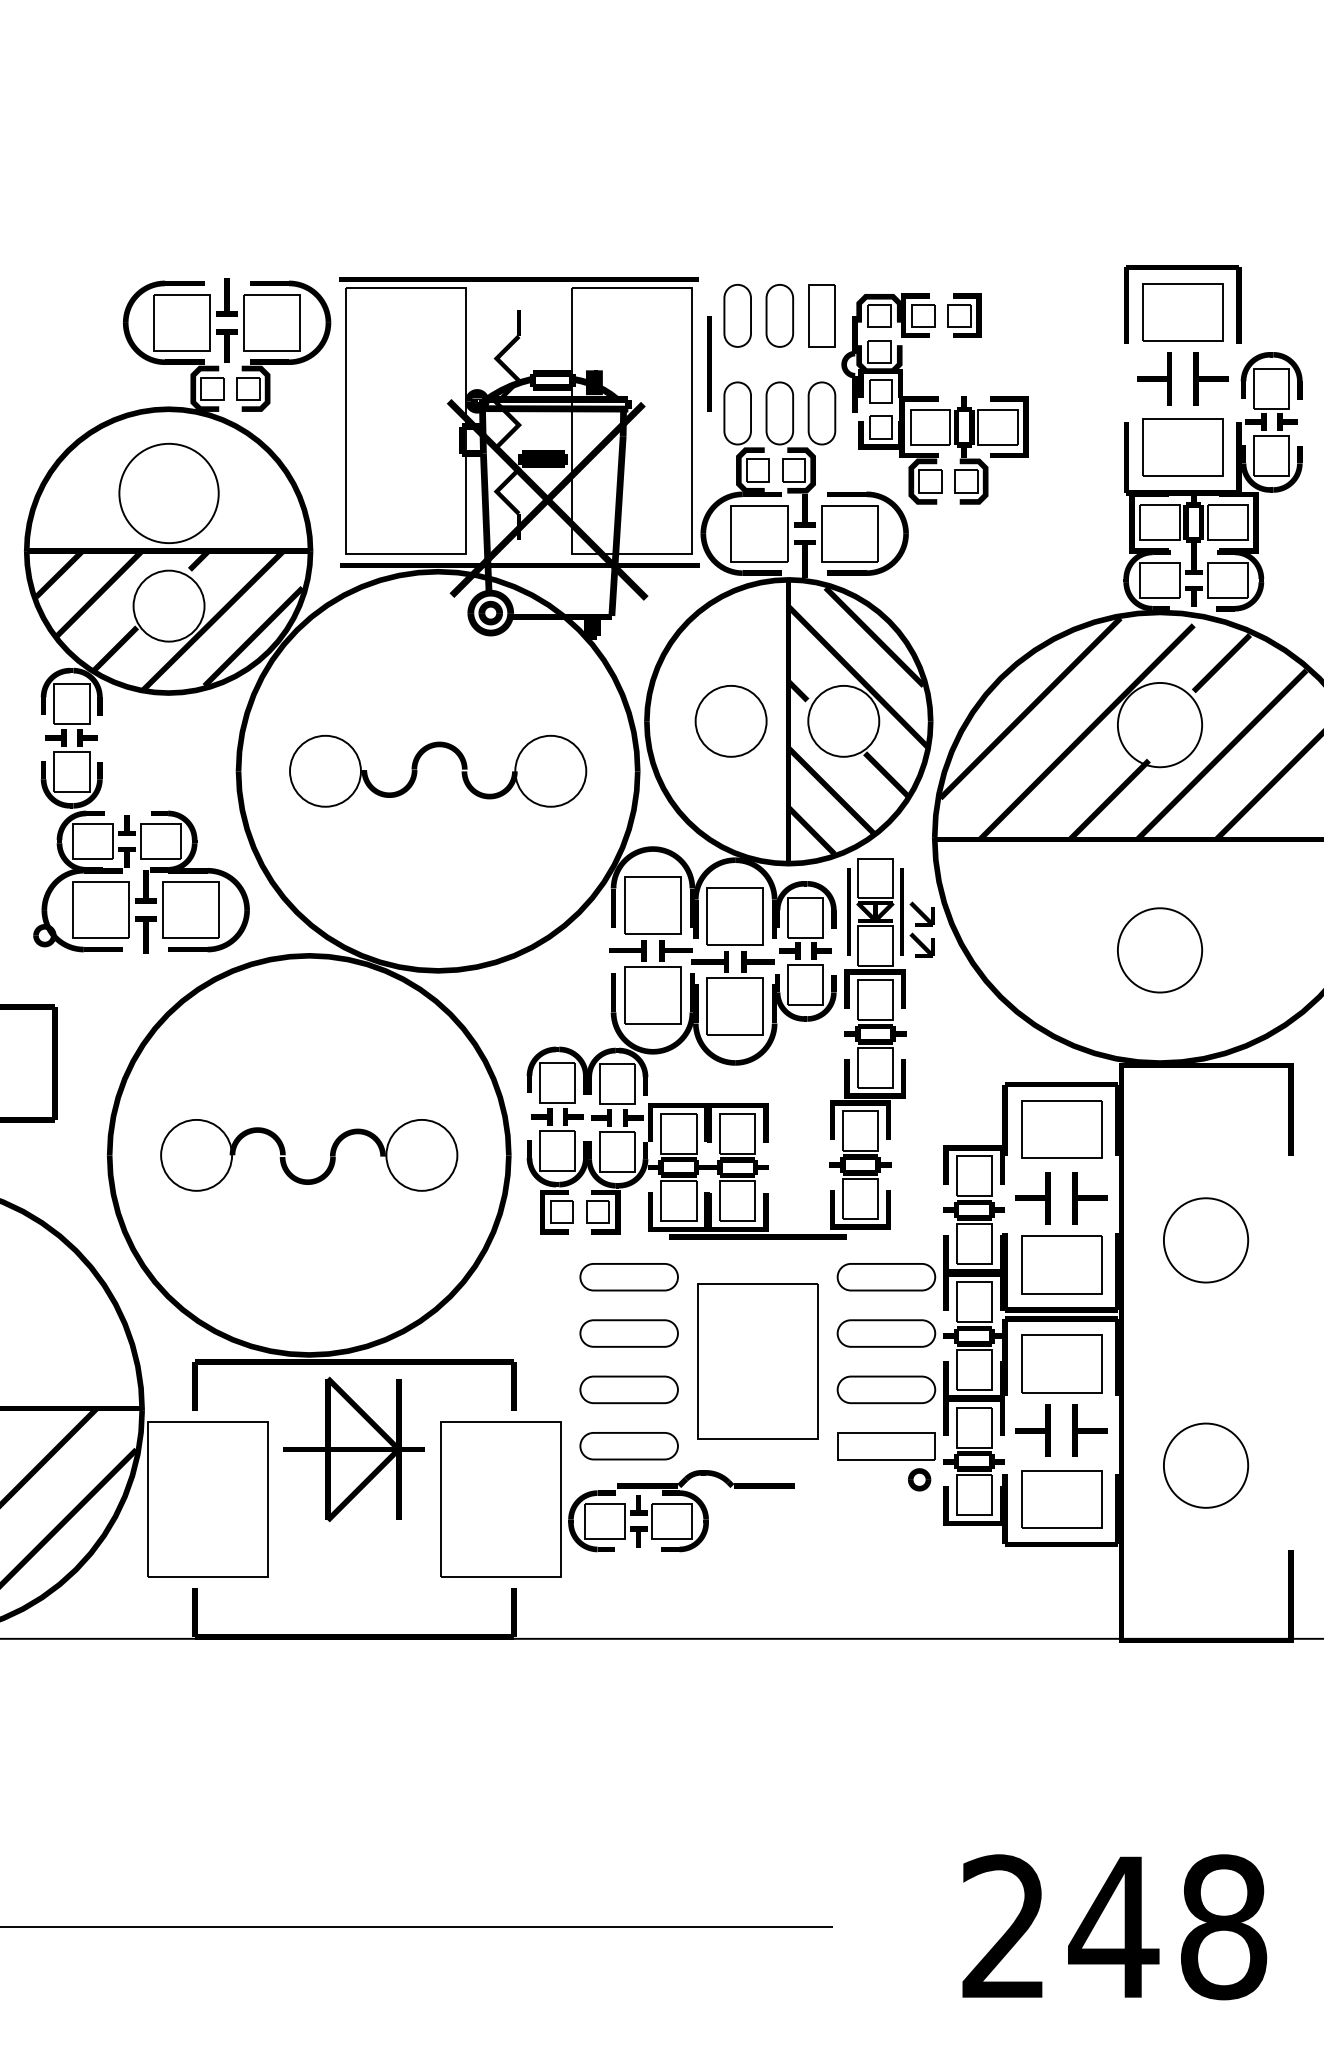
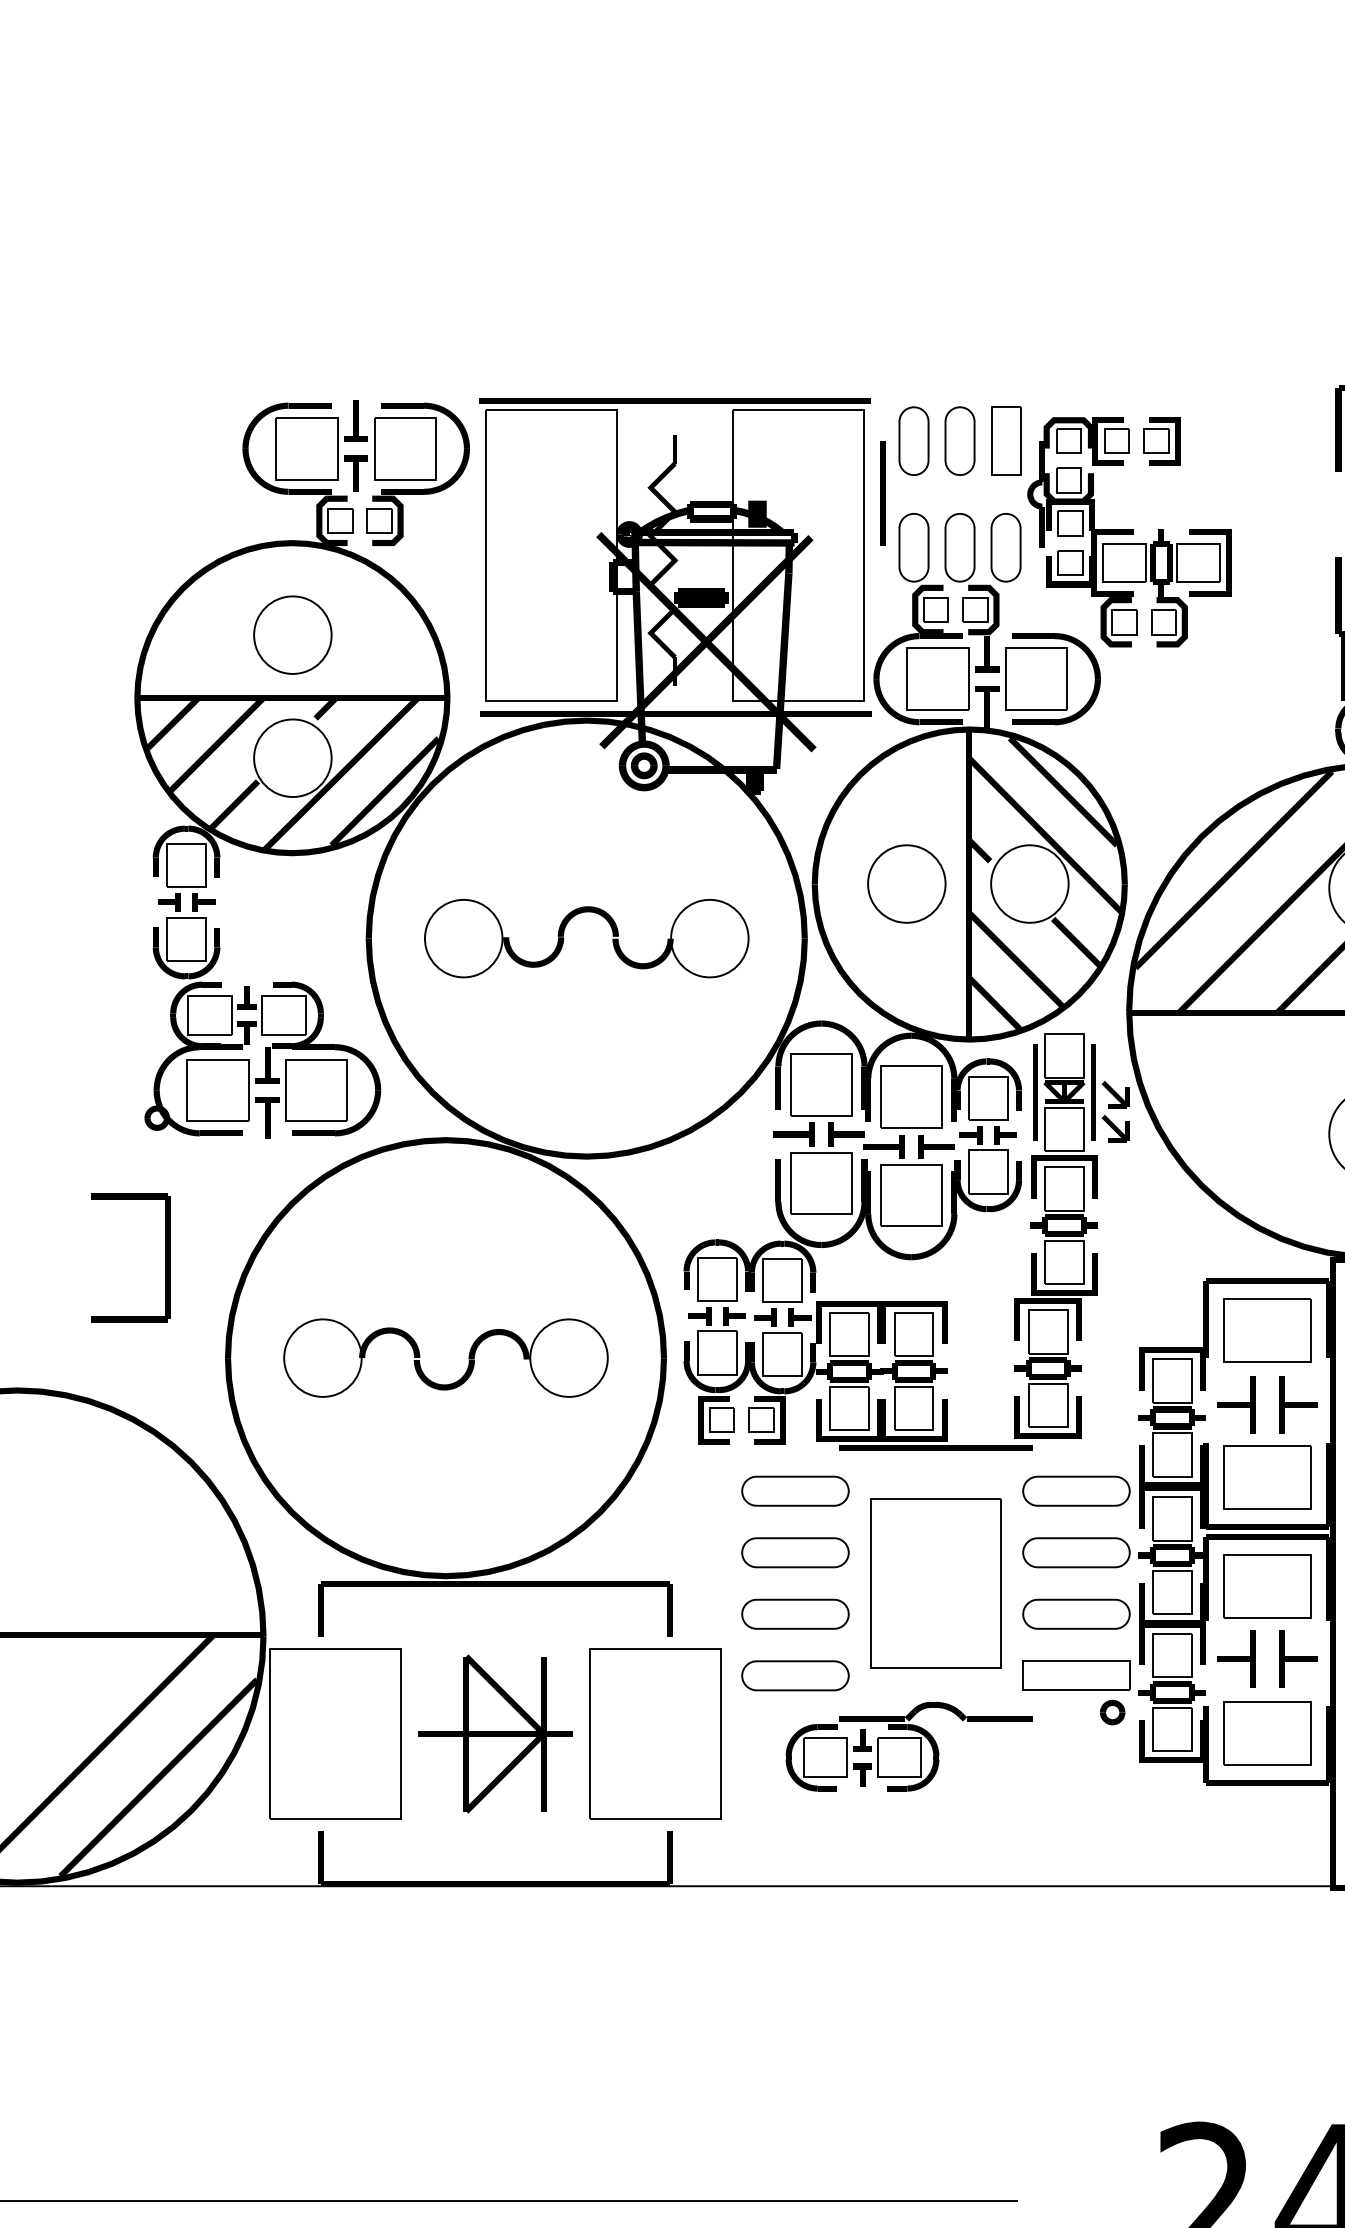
circle: (168, 493) -> (292, 635), size x0.71
part: (353, 1449) -> (494, 1734), moved
part: (681, 1511) -> (909, 1747), moved

